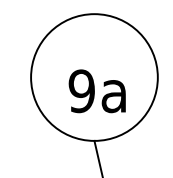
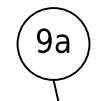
text: (97, 90) -> (53, 40), moved

